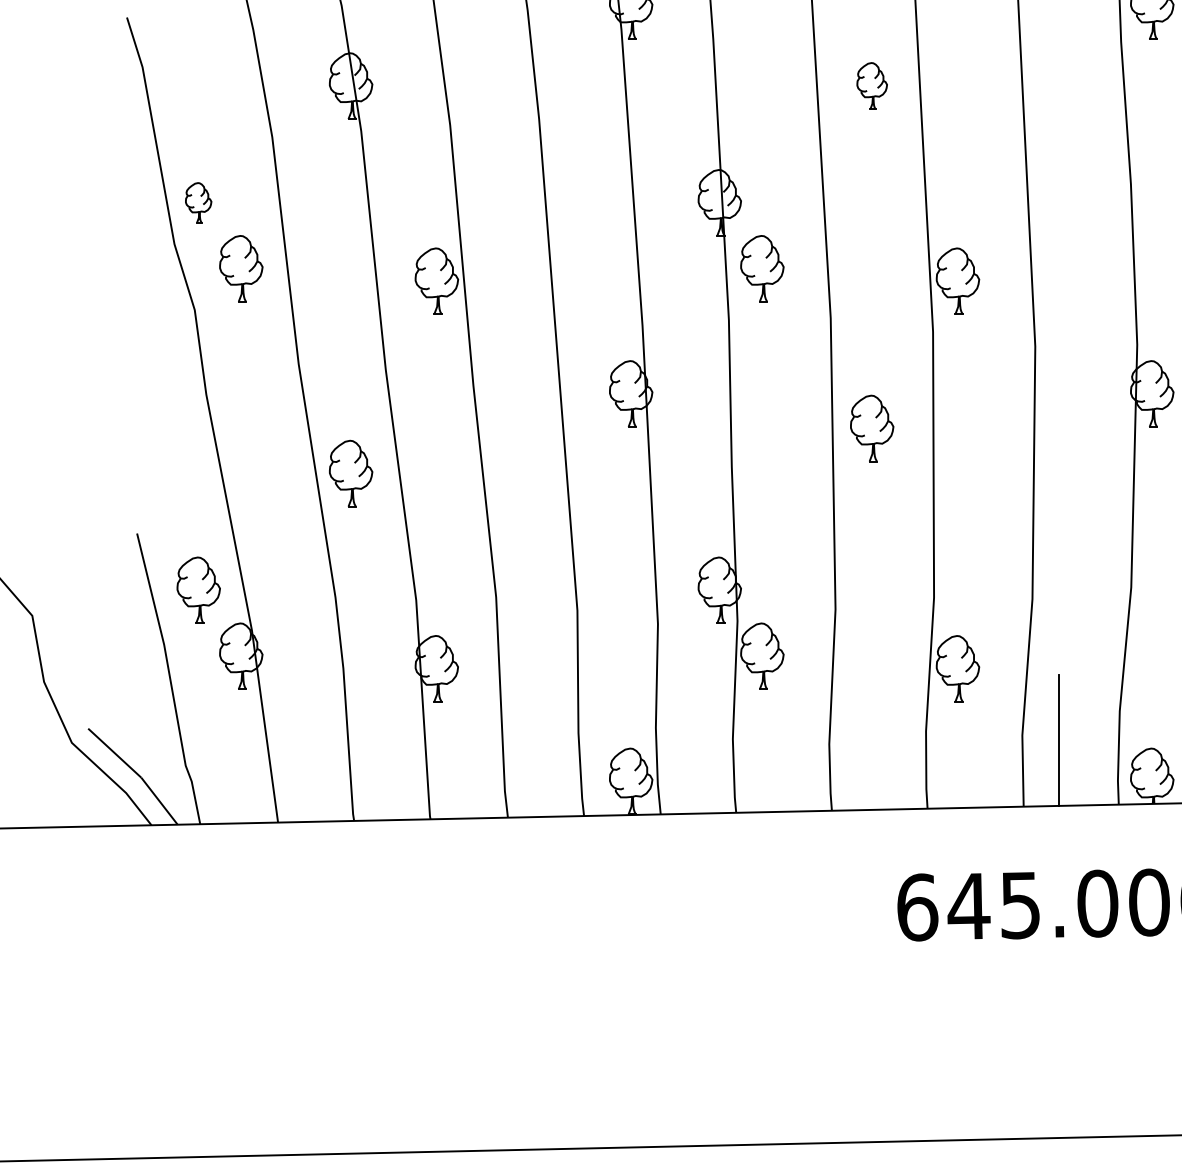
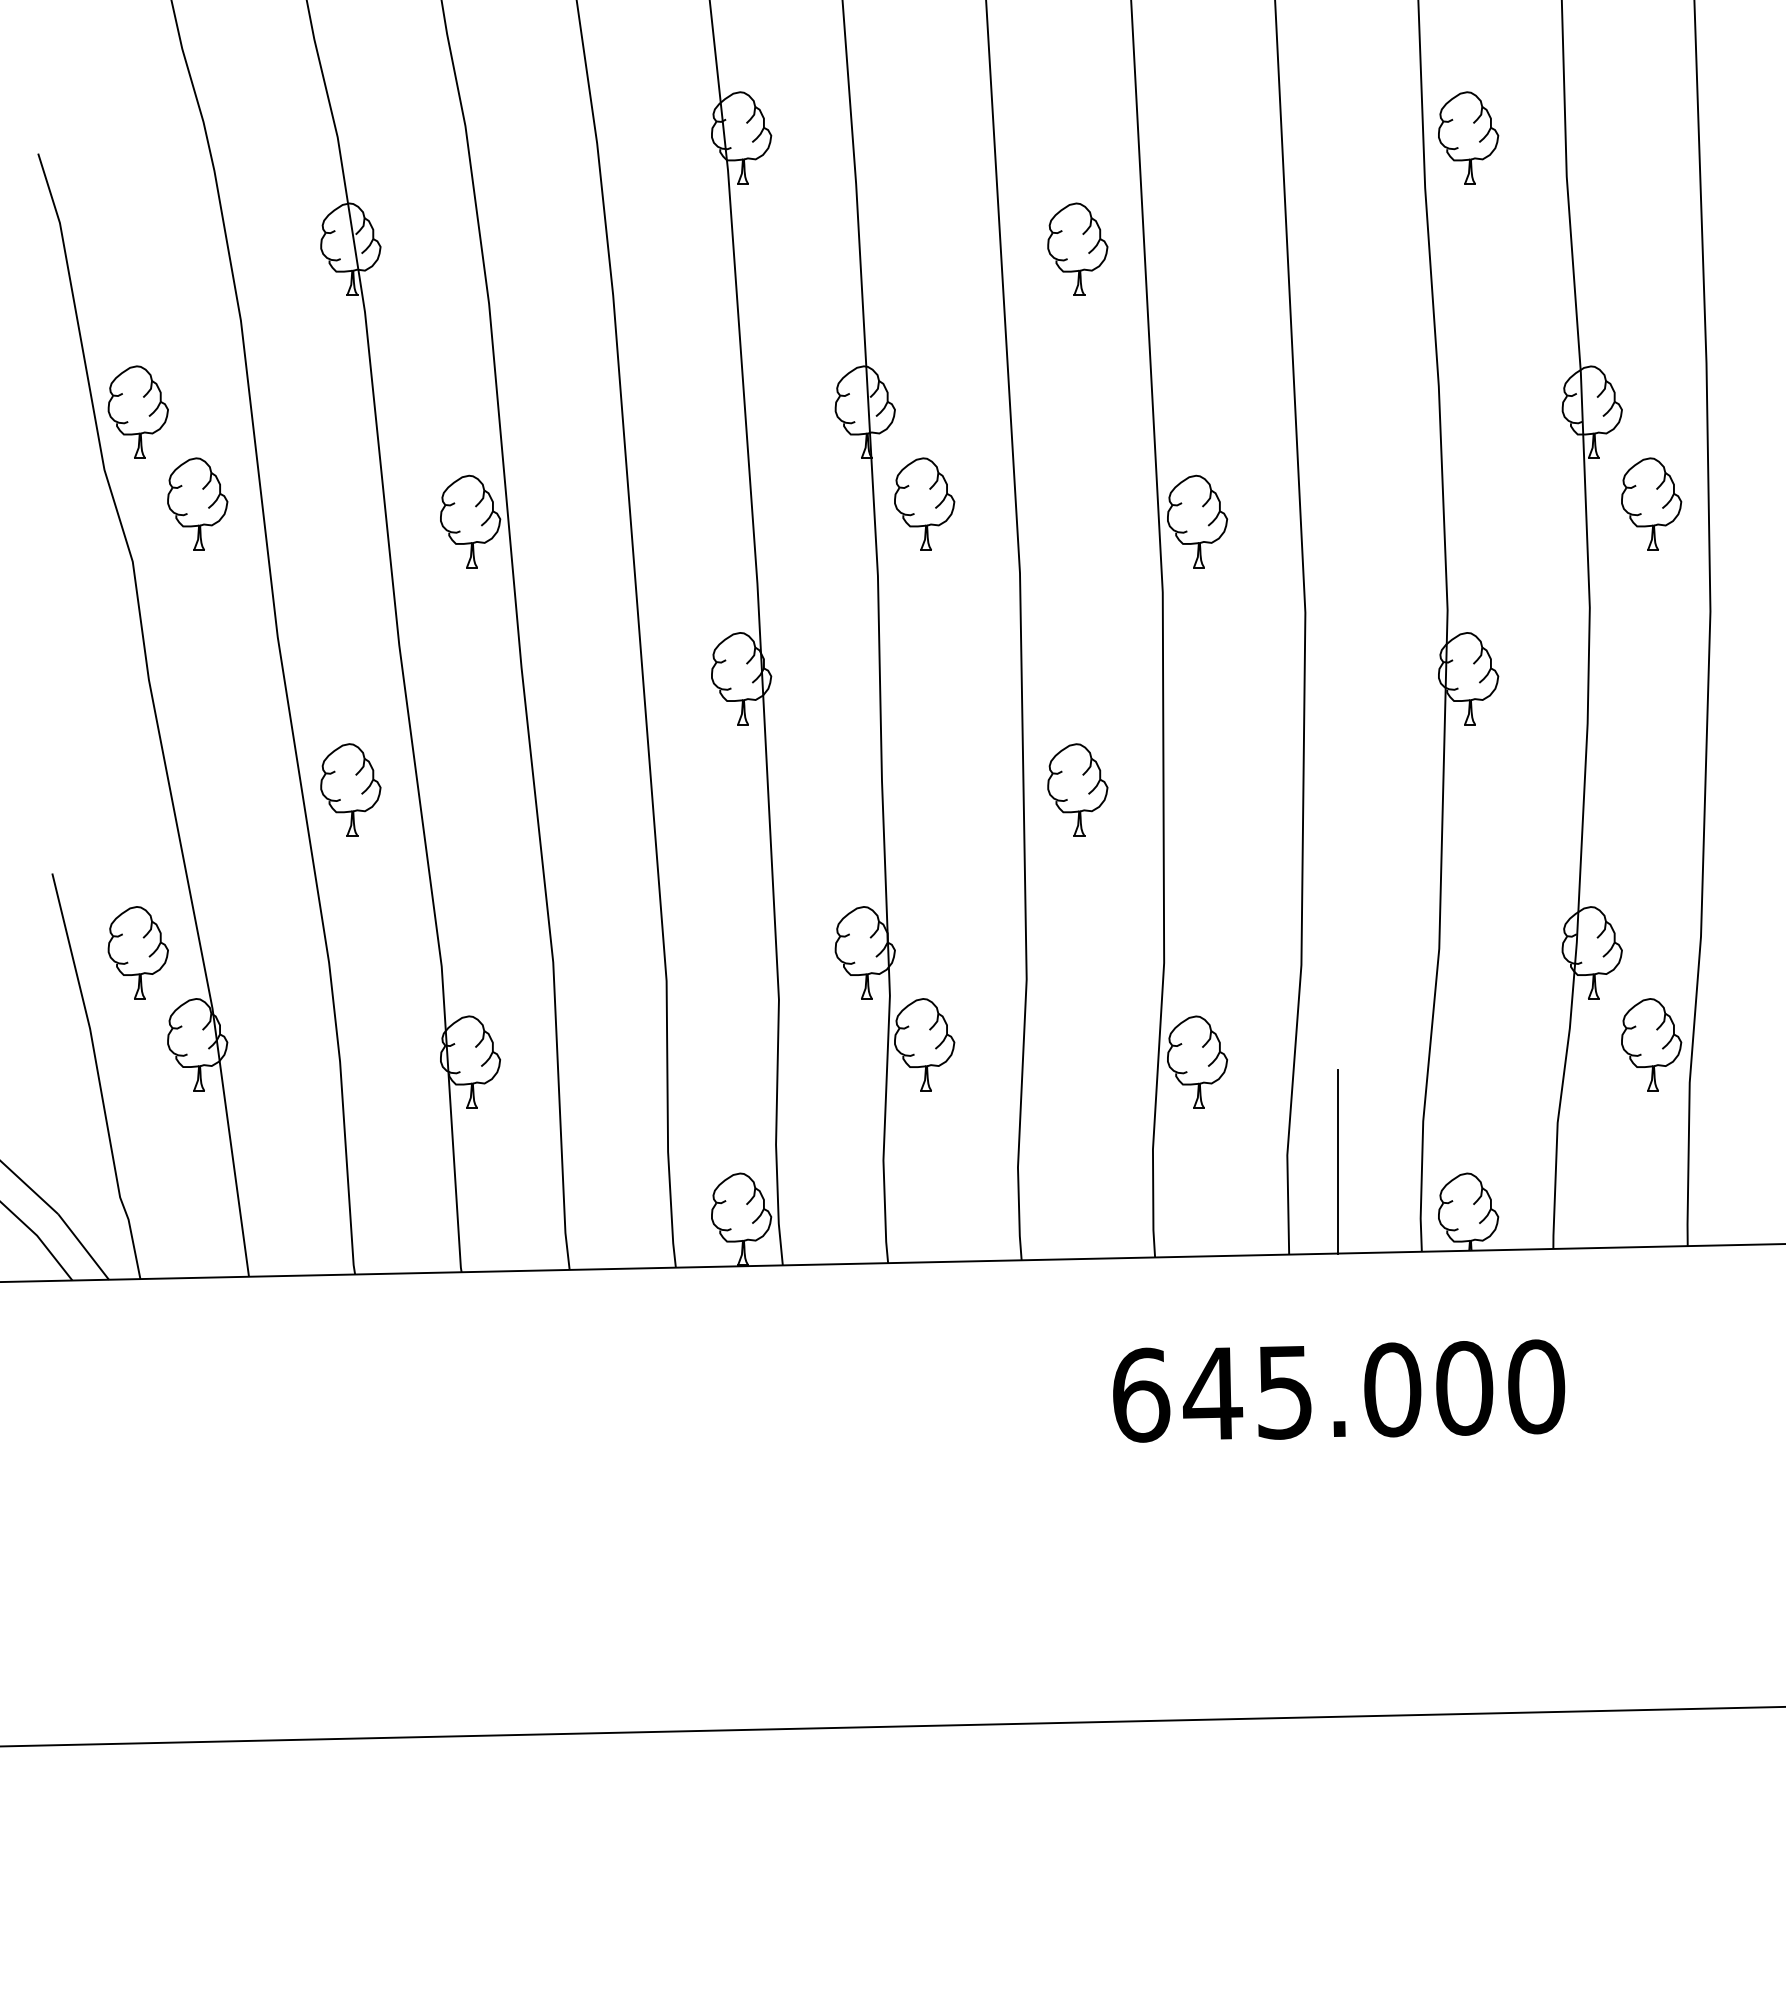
part: (871, 85) -> (1077, 248), size x1.43
part: (198, 202) -> (137, 411), size x1.67
part: (871, 428) -> (1077, 789), moved

